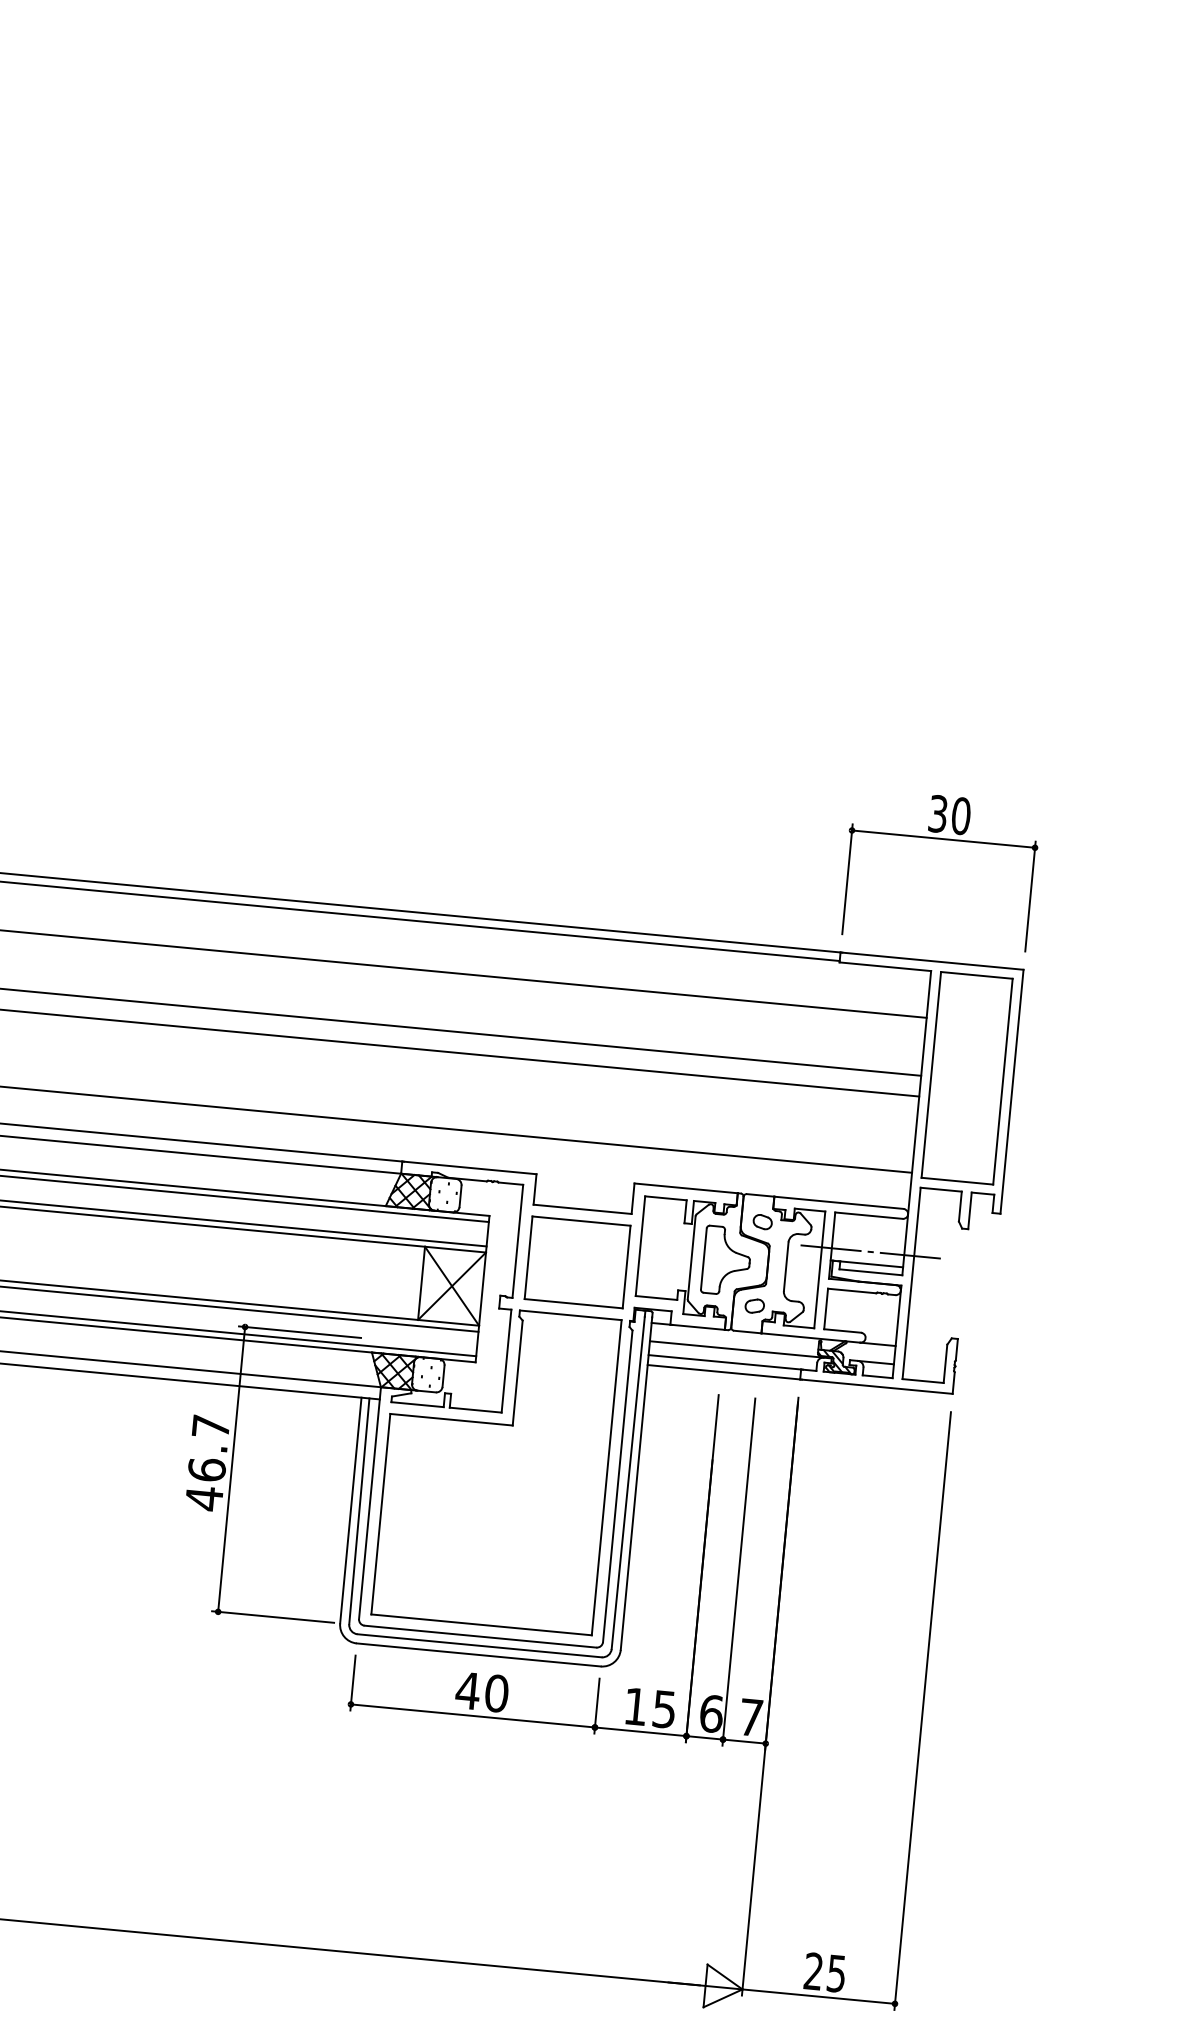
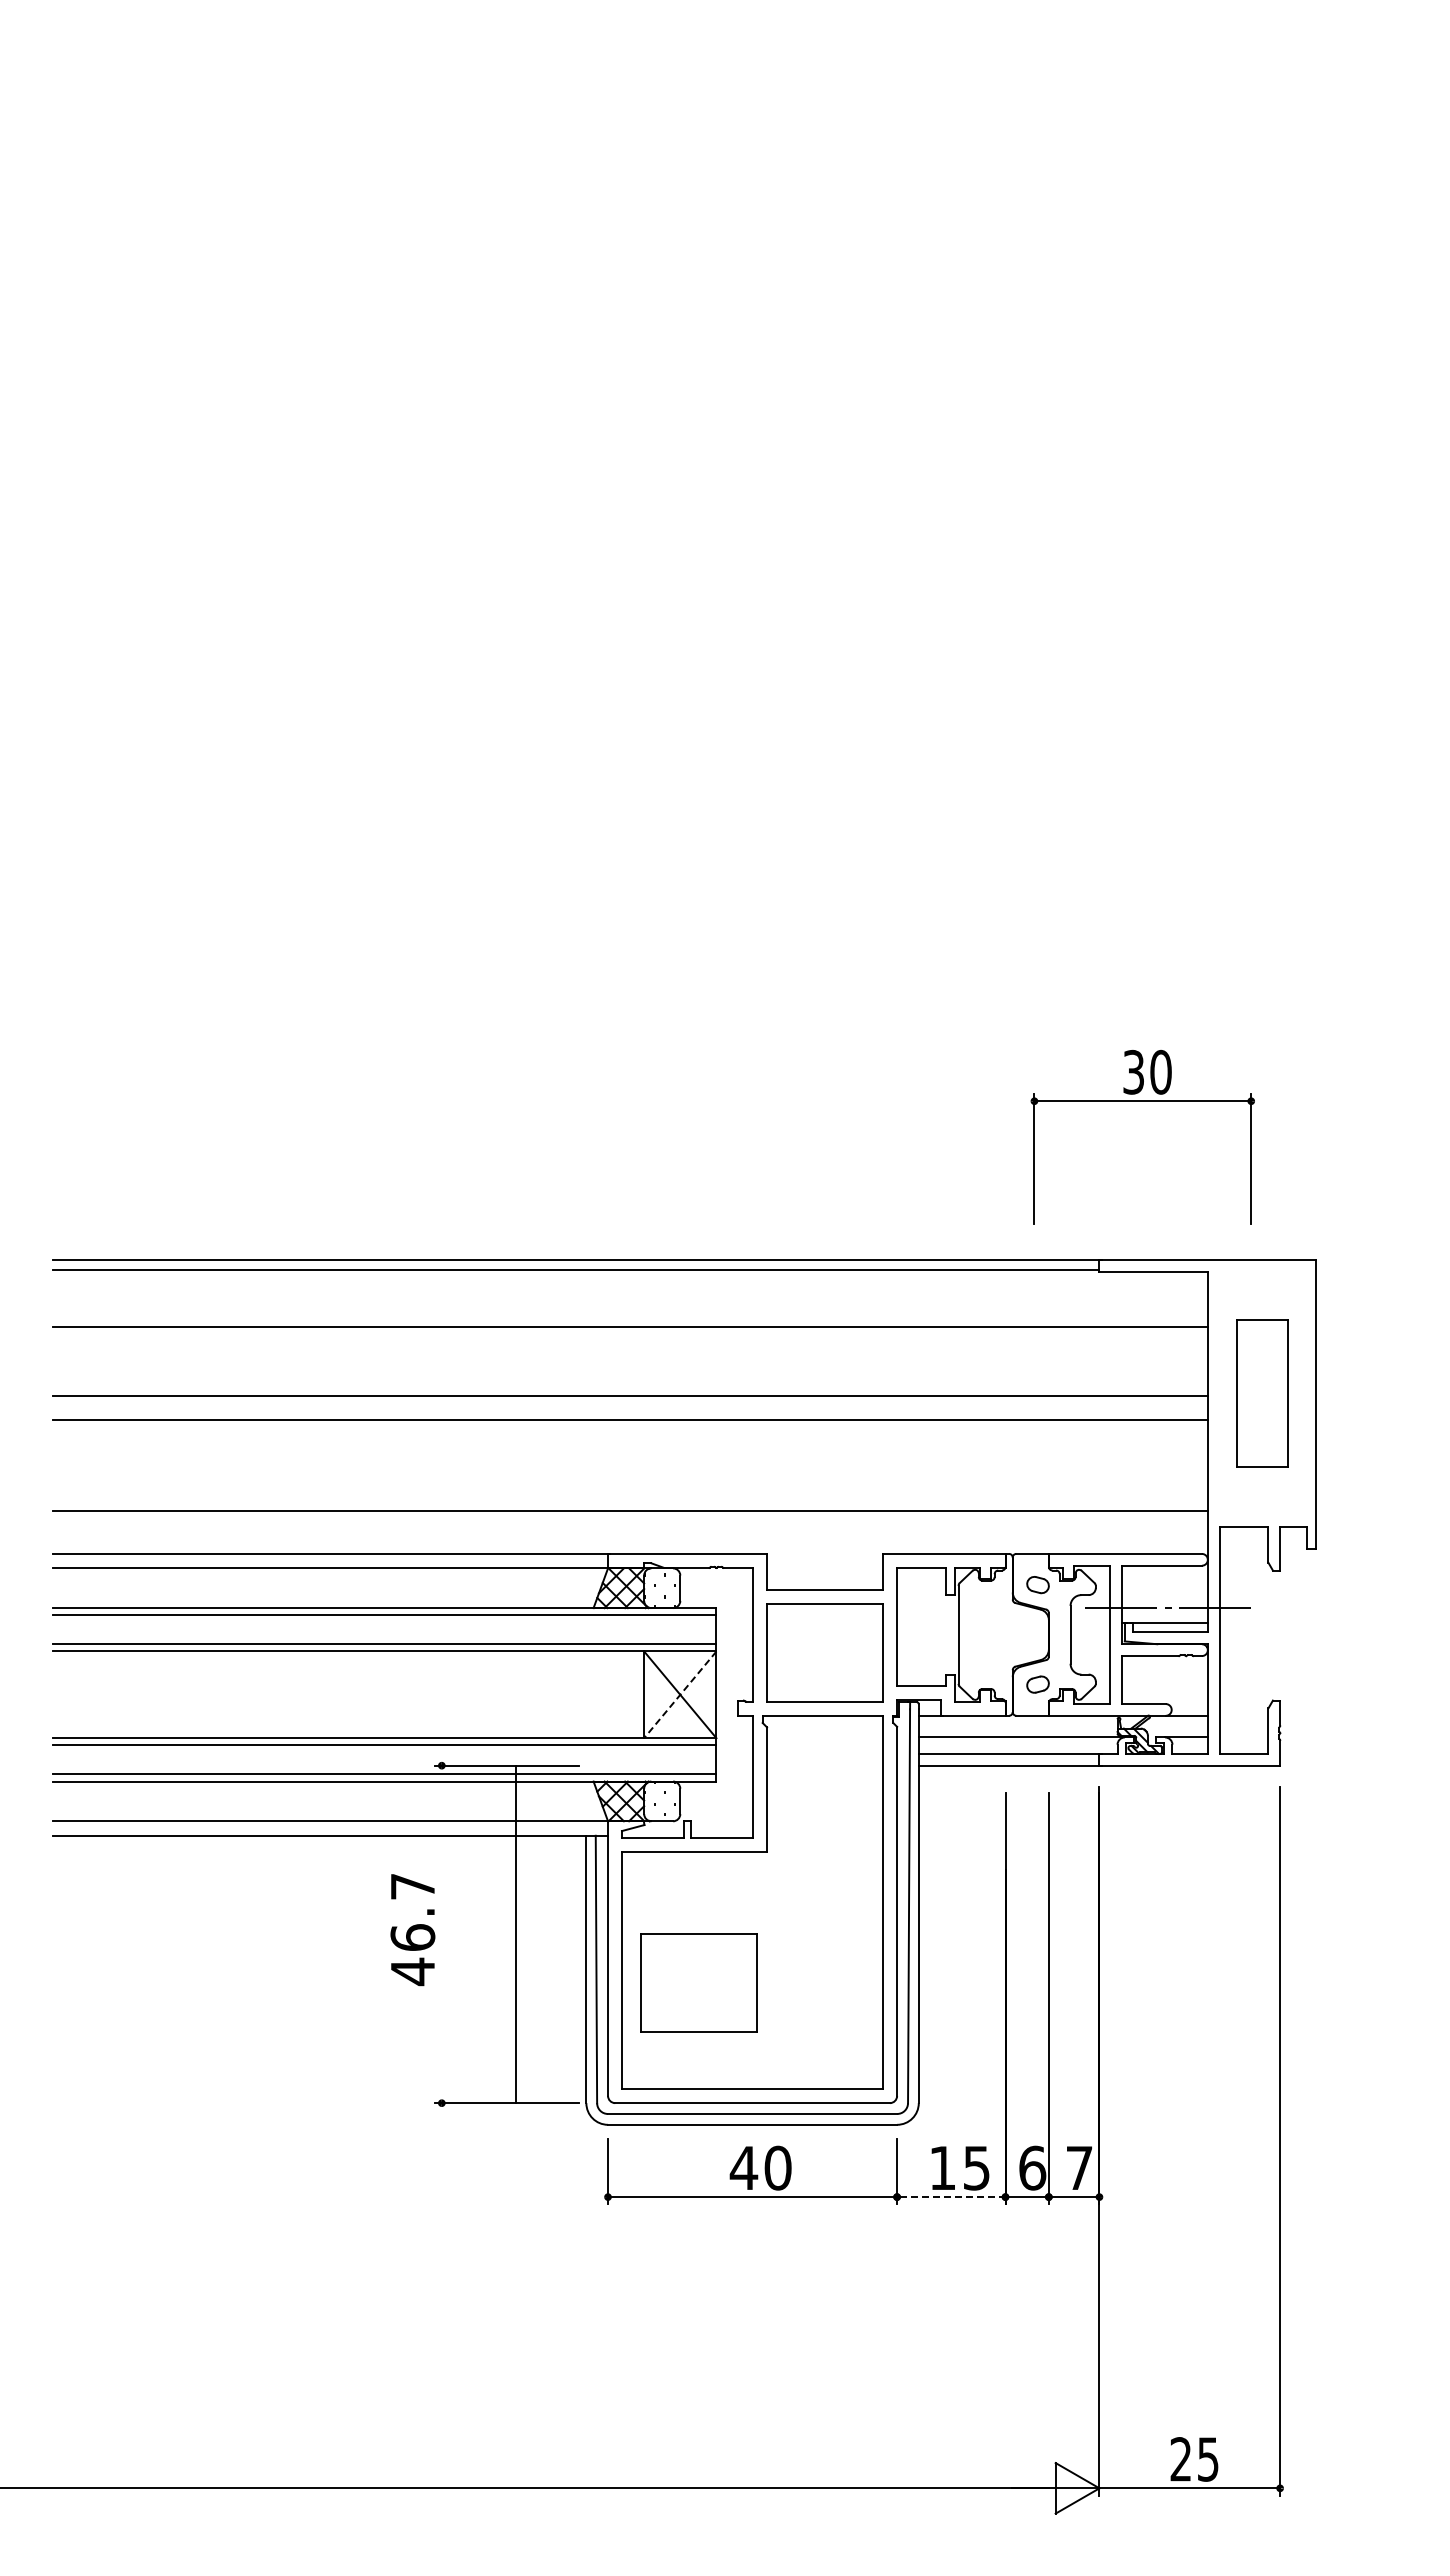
part: (943, 839) -> (1142, 1101), moved
part: (967, 1078) -> (1262, 1393), size x0.6
part: (726, 1260) -> (999, 1634), removed
line: (452, 1286) -> (680, 1695), solid -> dashed
line: (231, 1469) -> (515, 1934), moved
part: (444, 1530) -> (698, 1982), added
line: (639, 1732) -> (950, 2197), solid -> dashed

